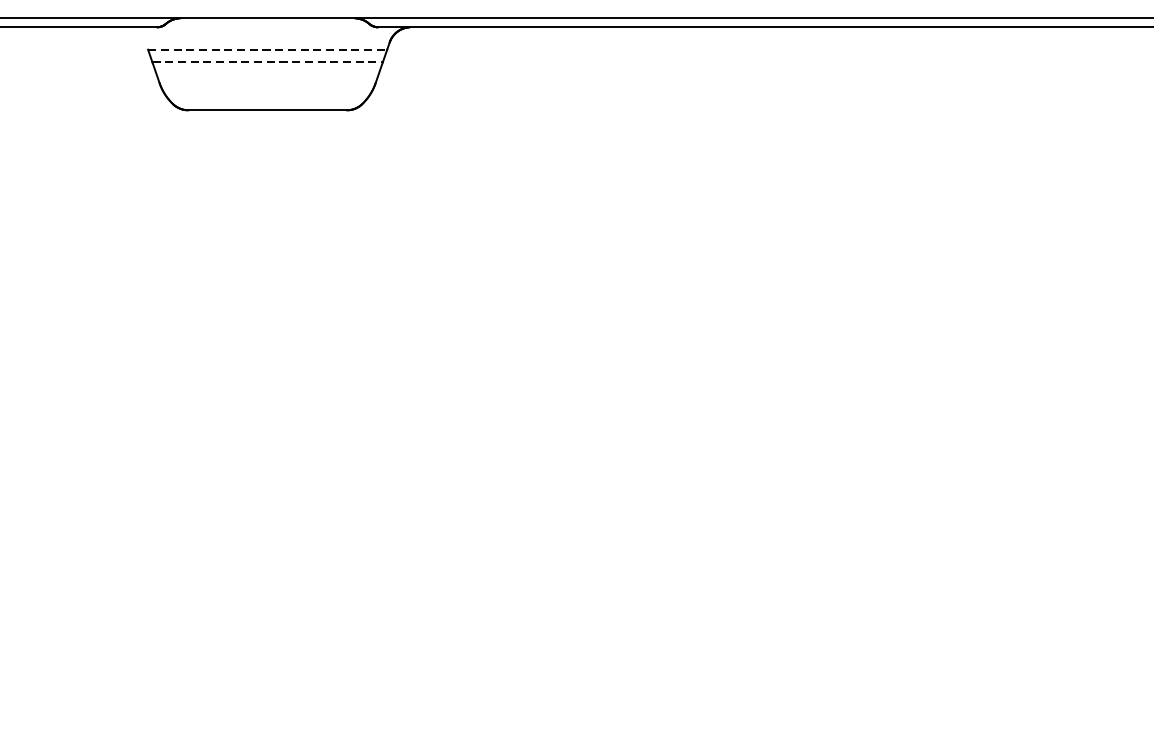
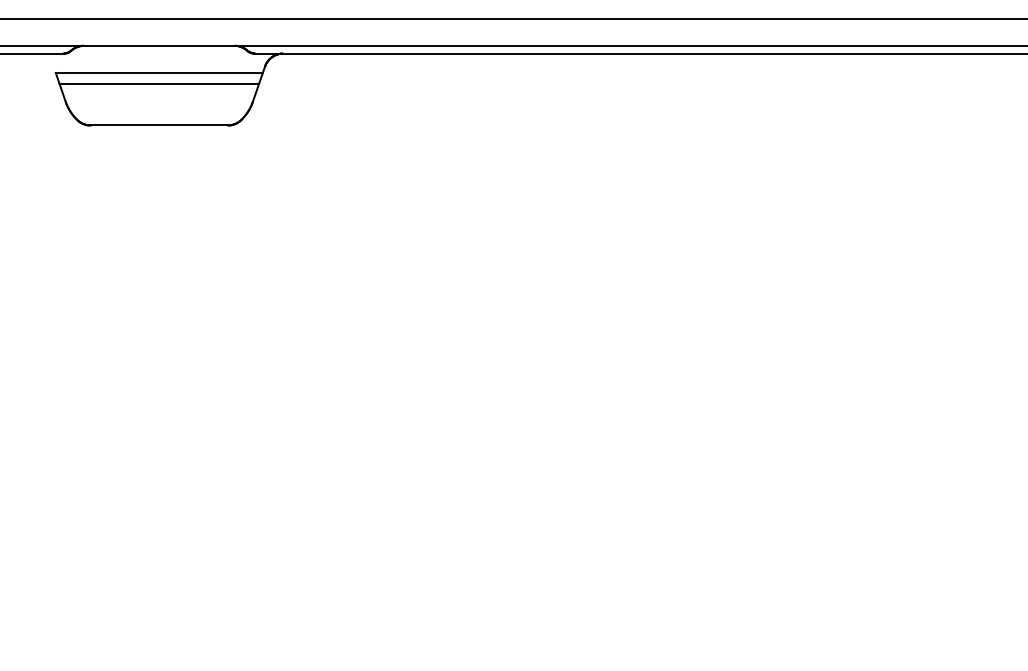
line: (267, 50) -> (159, 73), dashed -> solid
line: (267, 61) -> (159, 83), dashed -> solid

